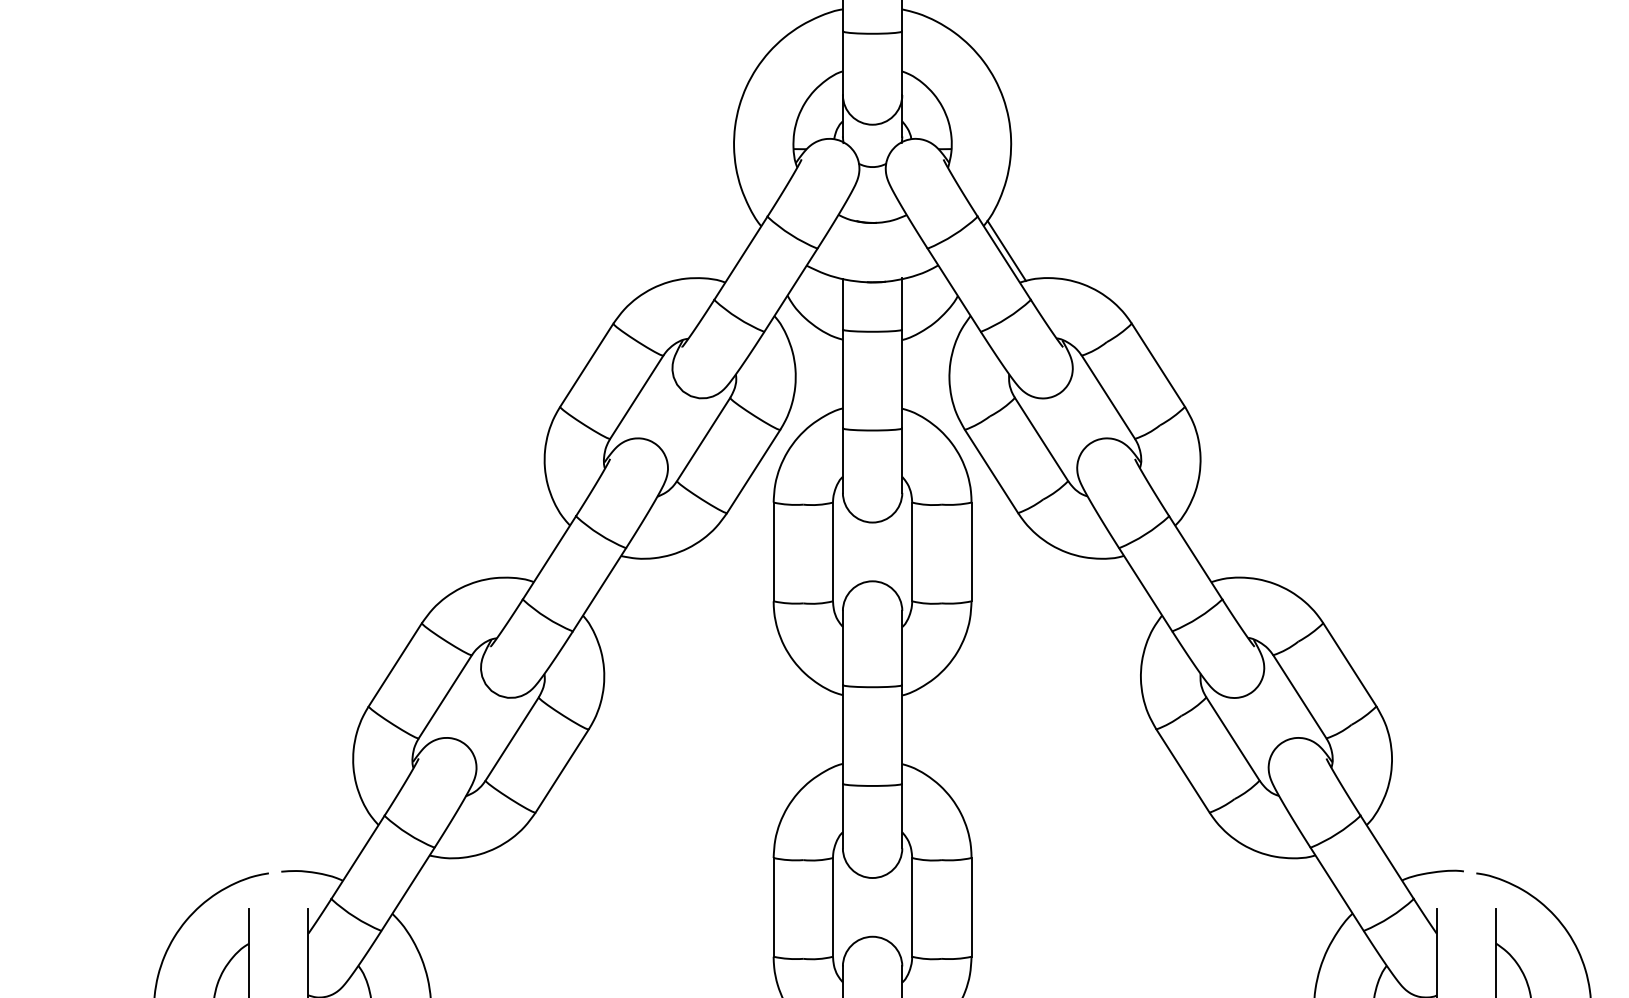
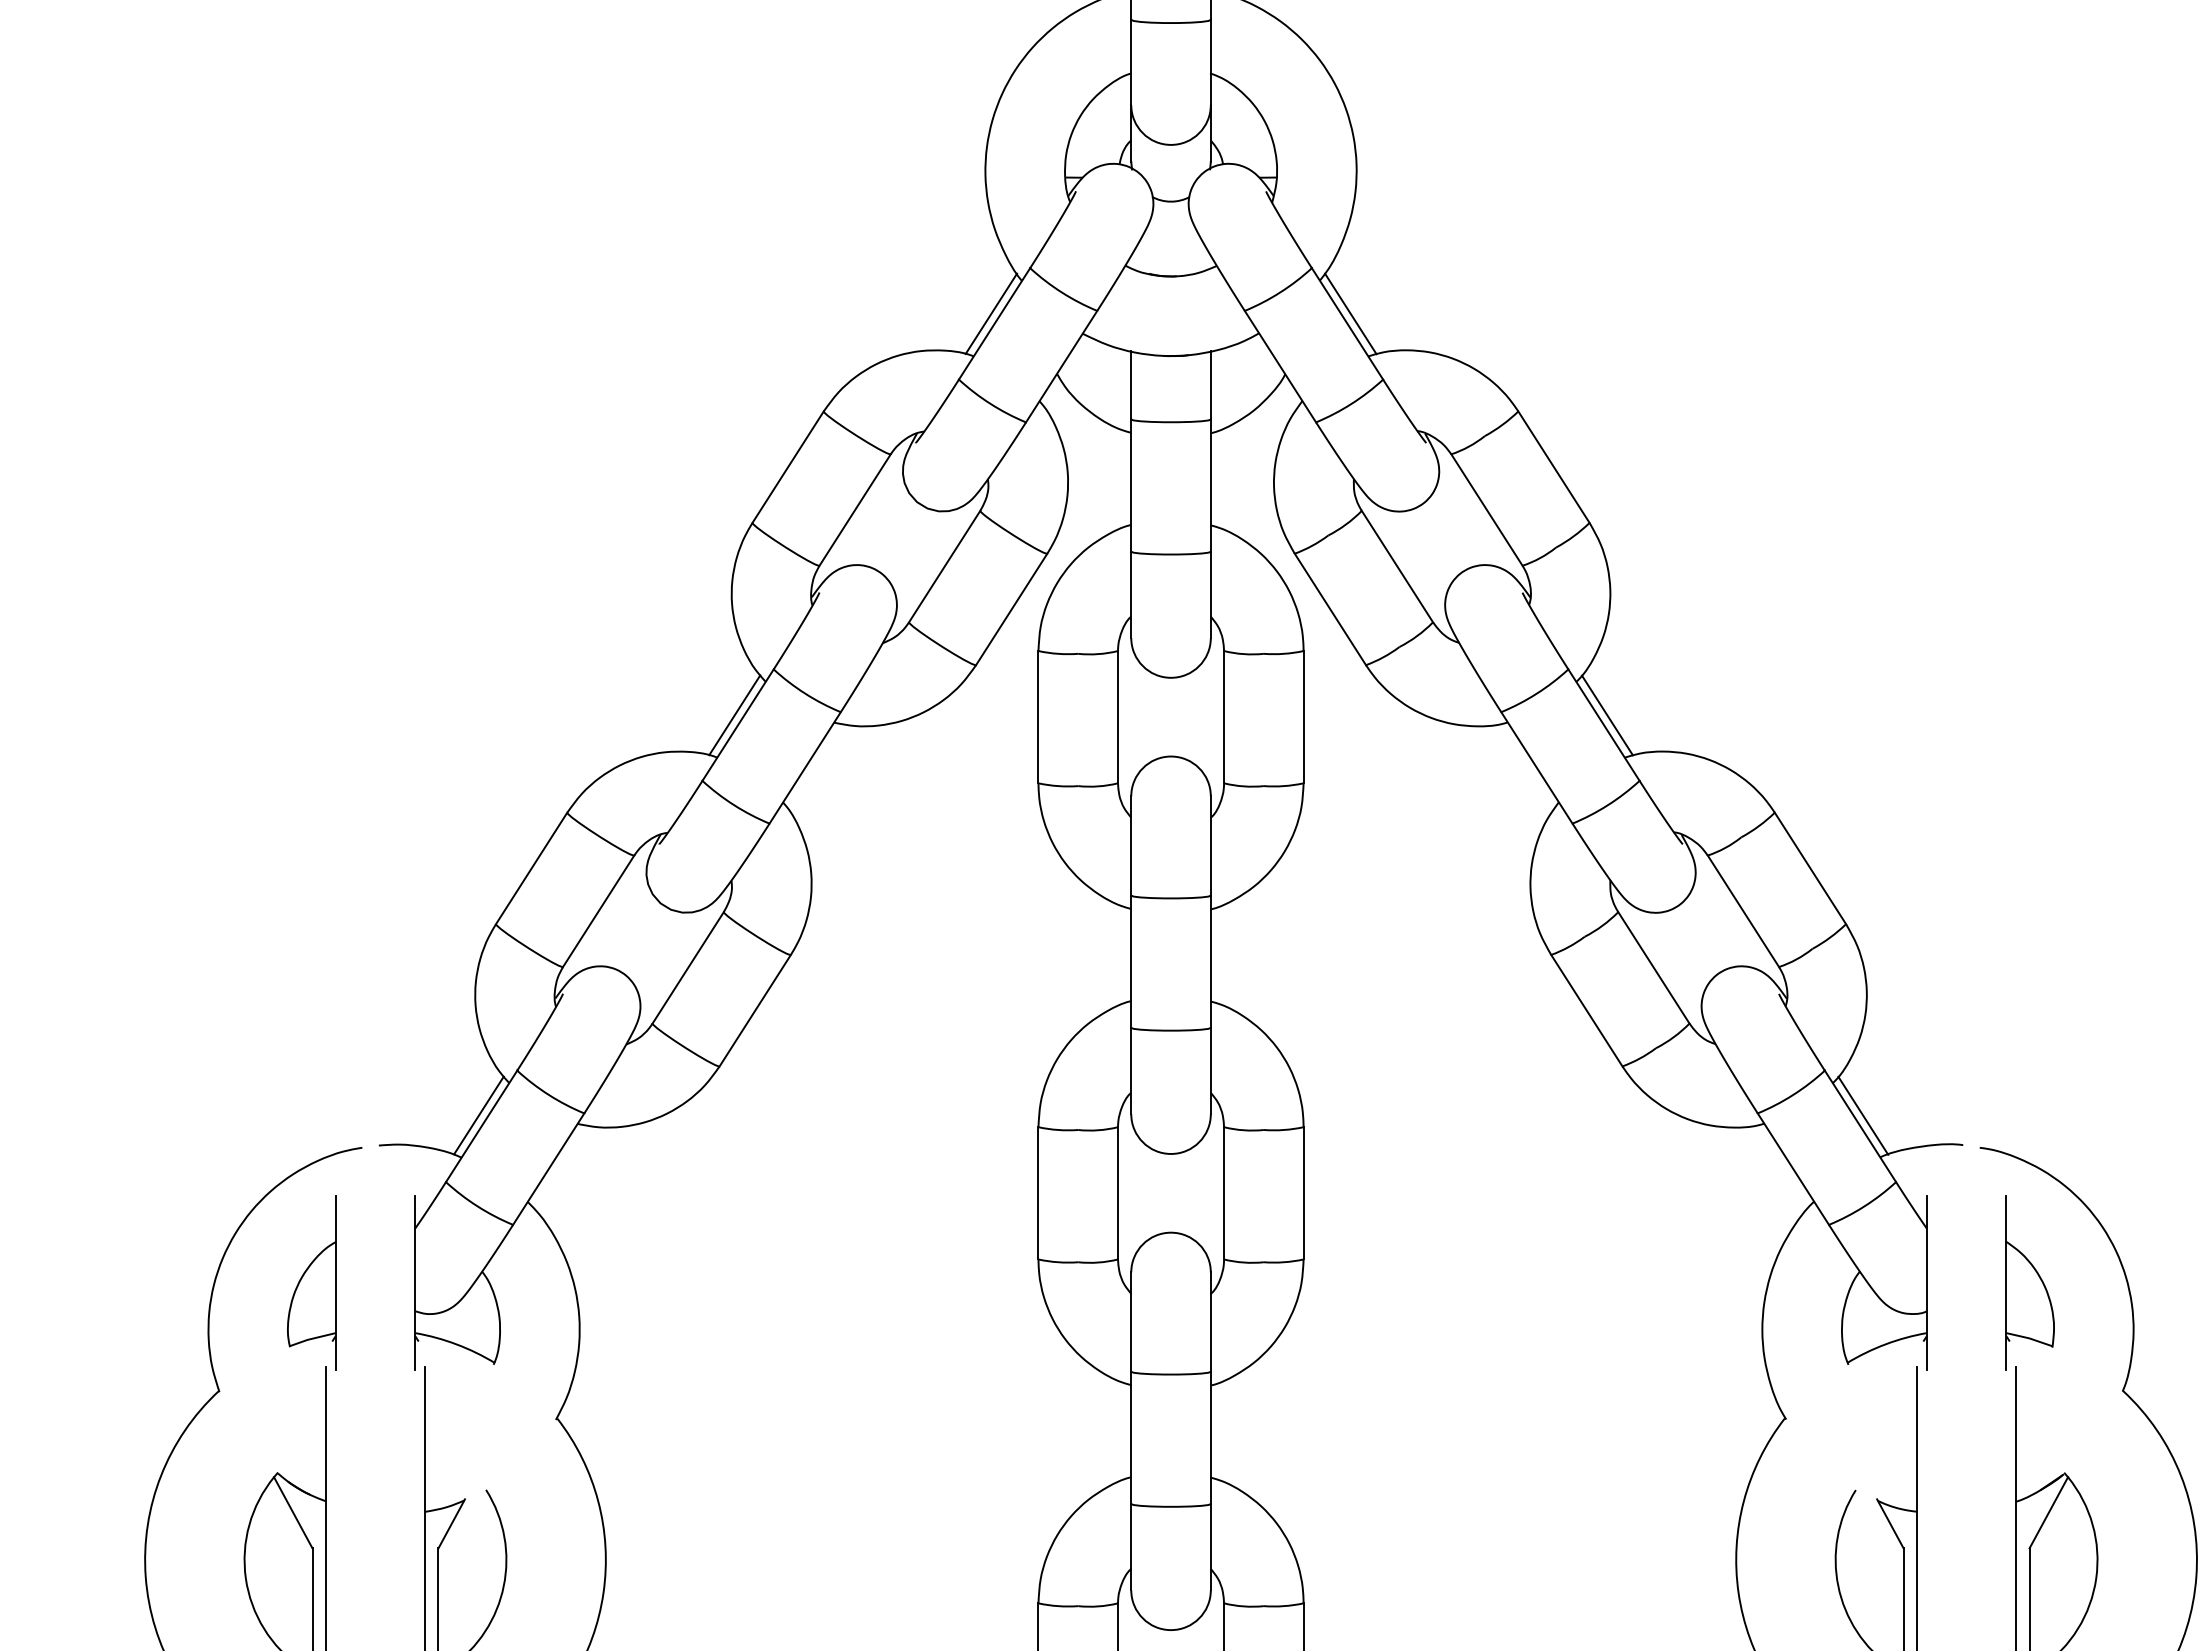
line: (738, 250) -> (991, 313), added
line: (546, 550) -> (734, 715), added
line: (1197, 550) -> (1606, 715), added
line: (355, 849) -> (478, 1115), added
line: (1389, 849) -> (1863, 1115), added

